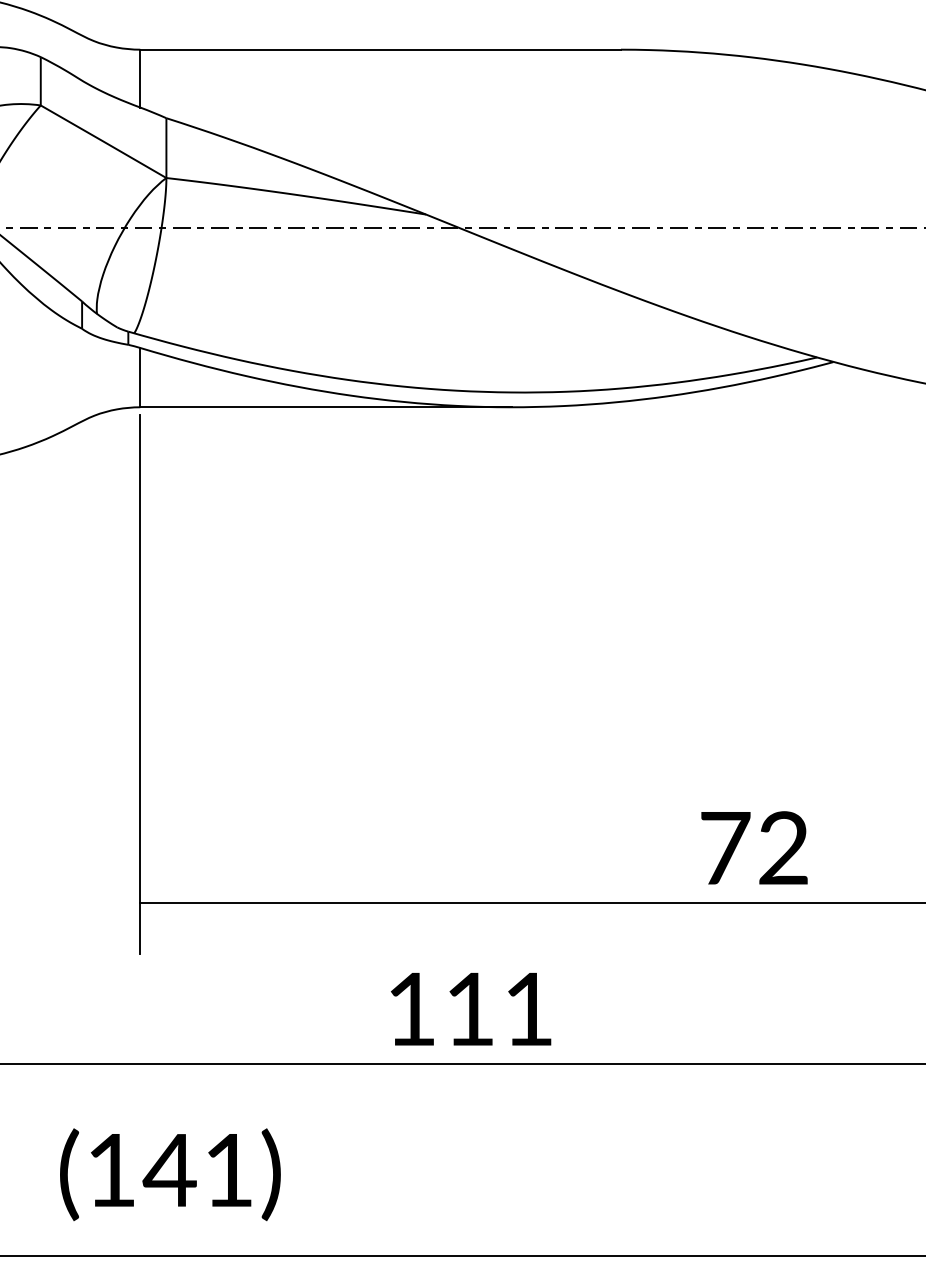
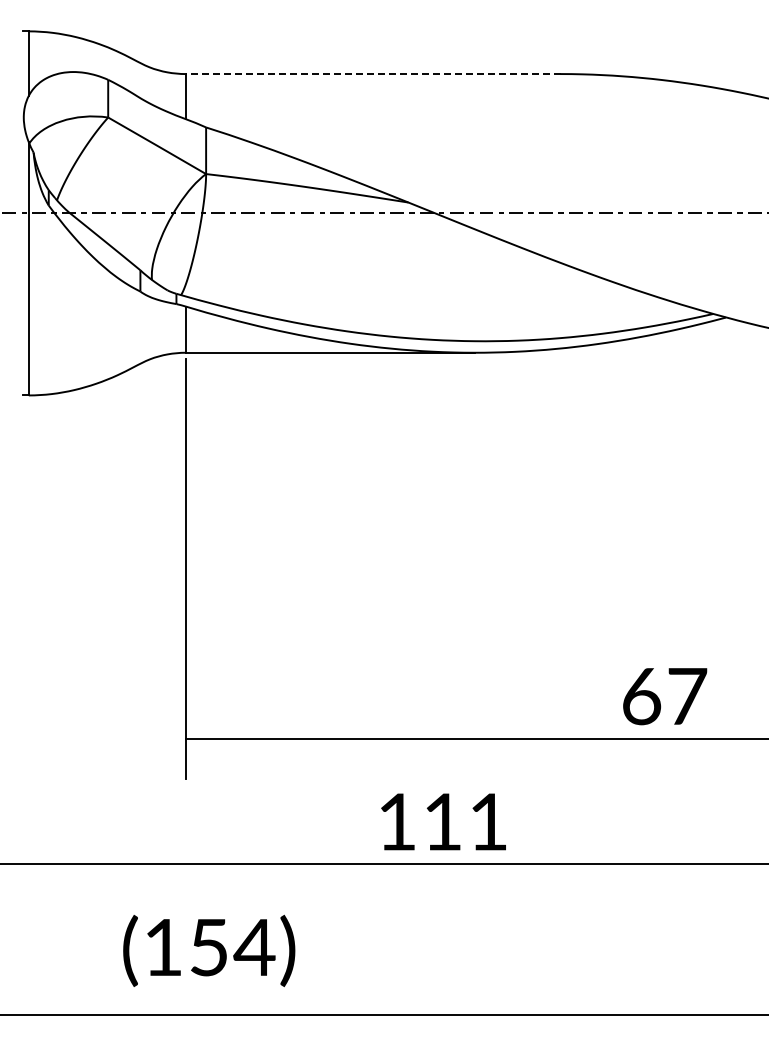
line: (379, 50) -> (372, 74), solid -> dashed
text: (755, 848) -> (665, 696), 72 -> 67
text: (198, 1170) -> (231, 947), (141) -> (154)

